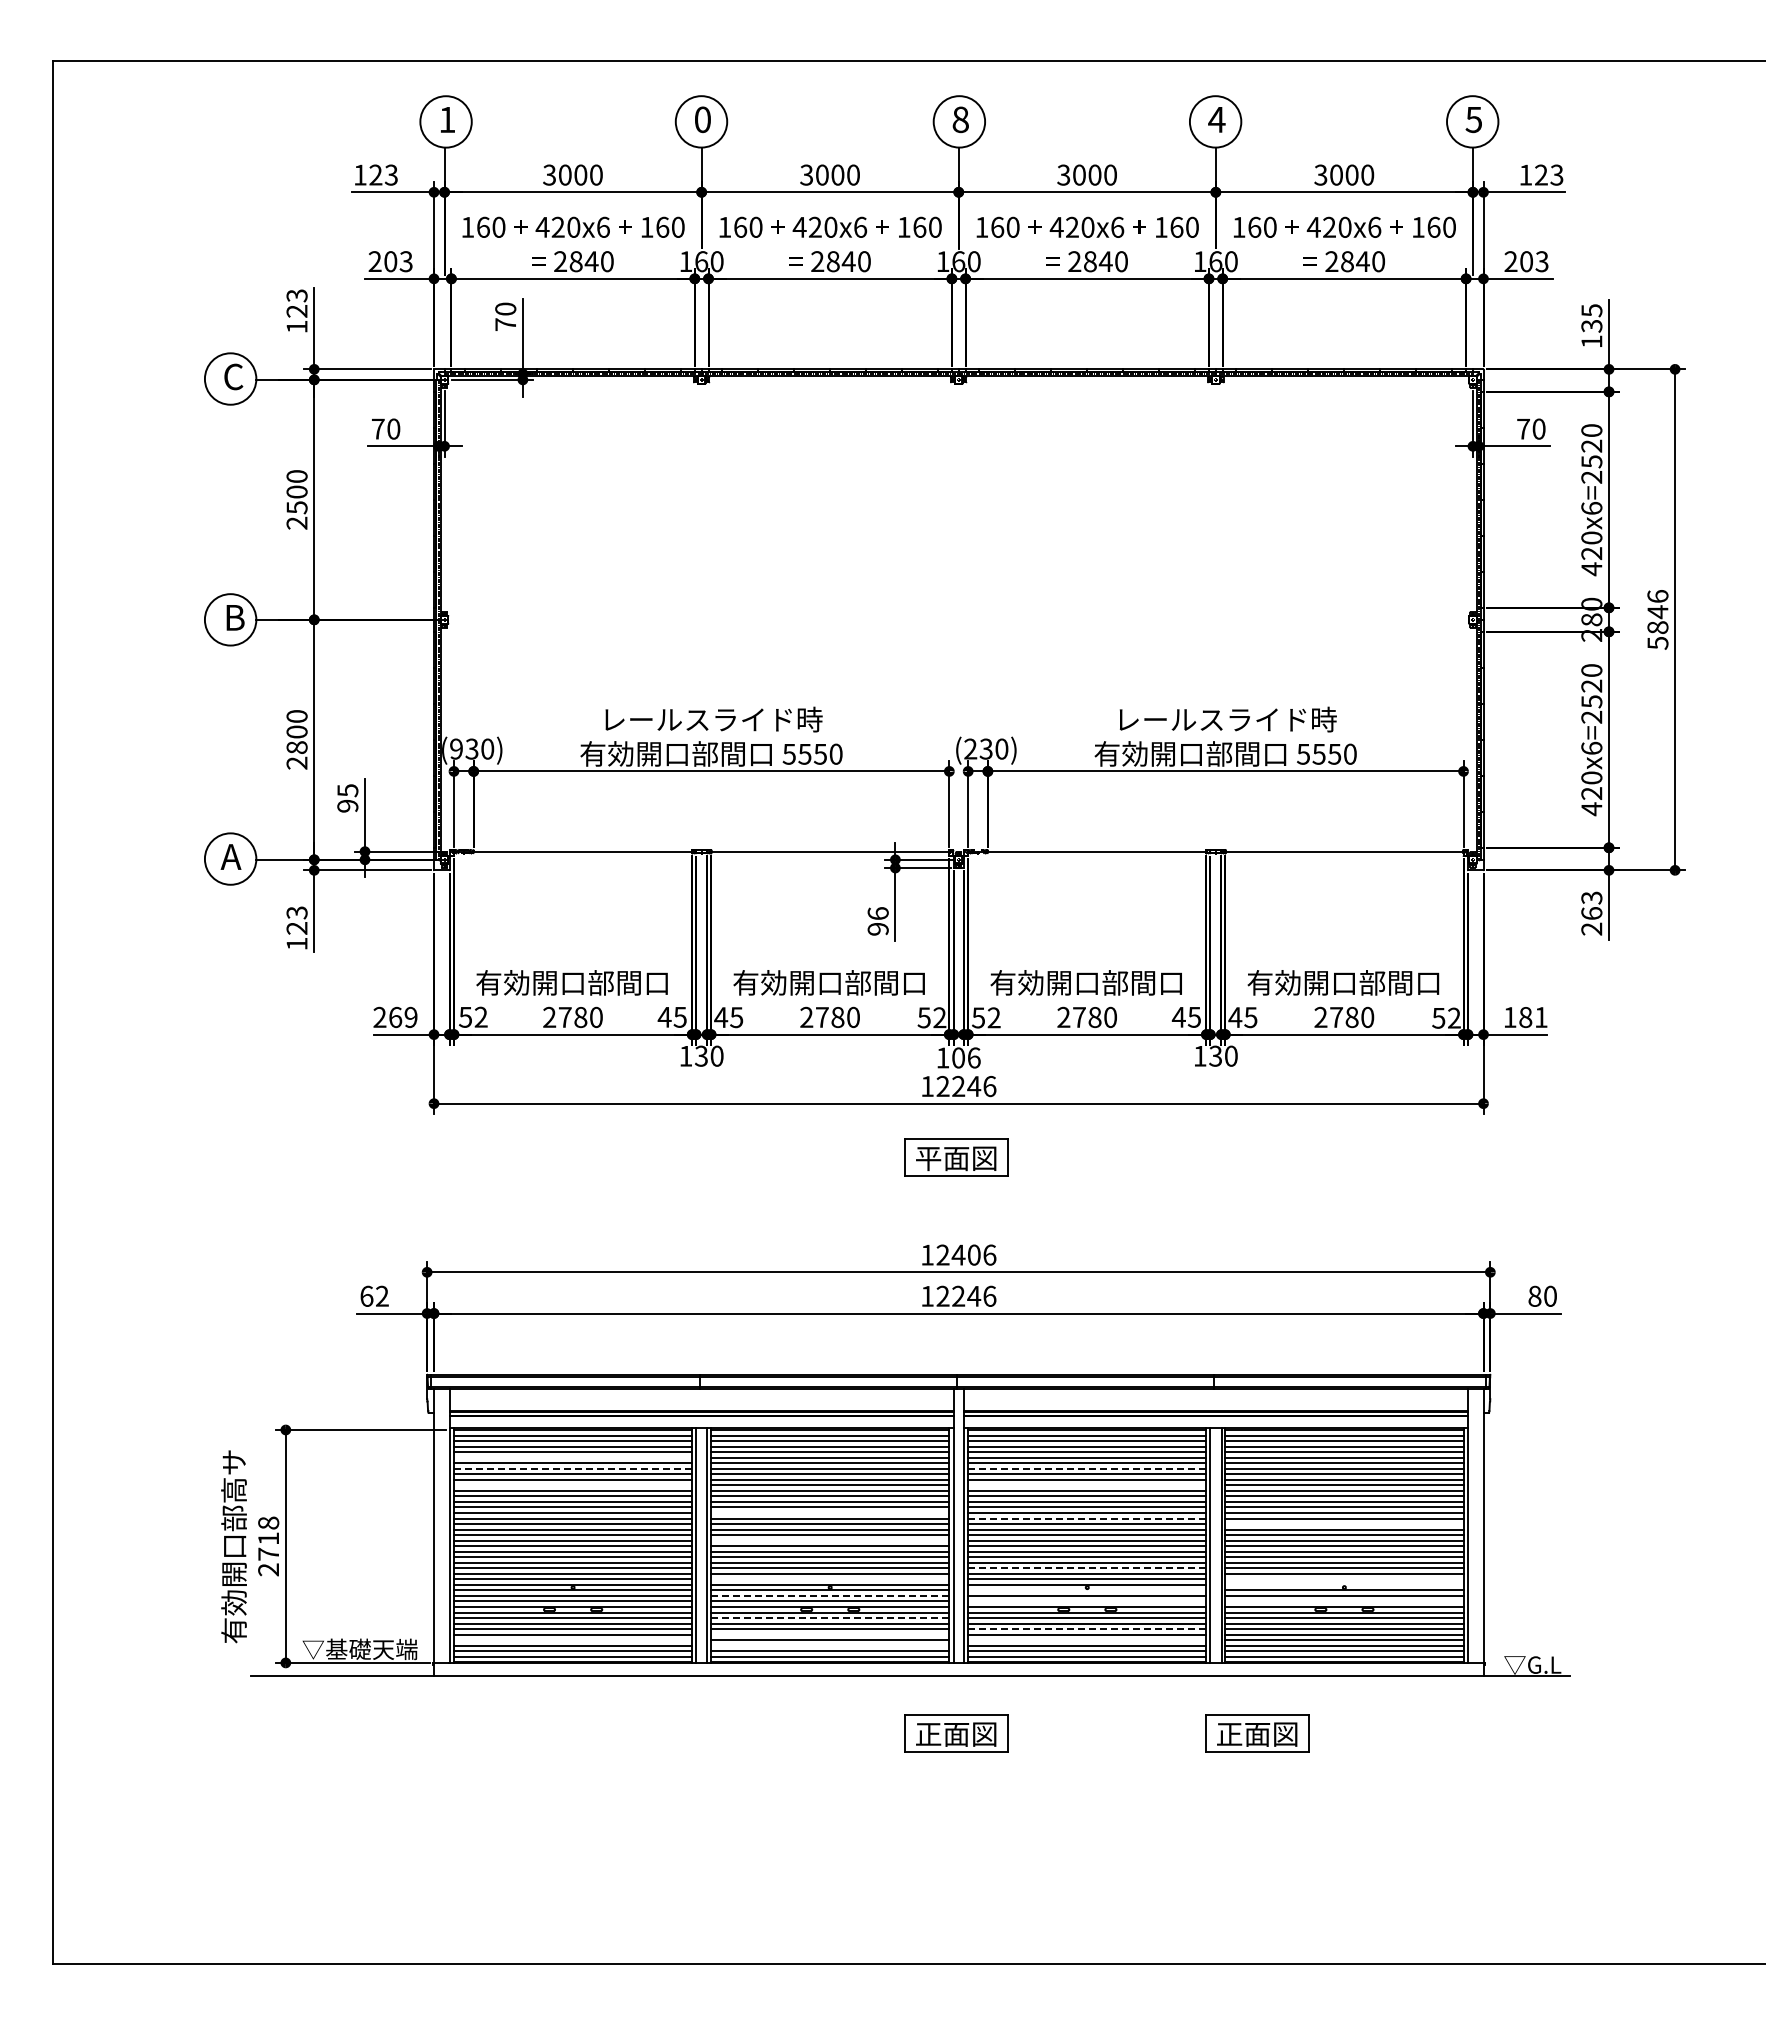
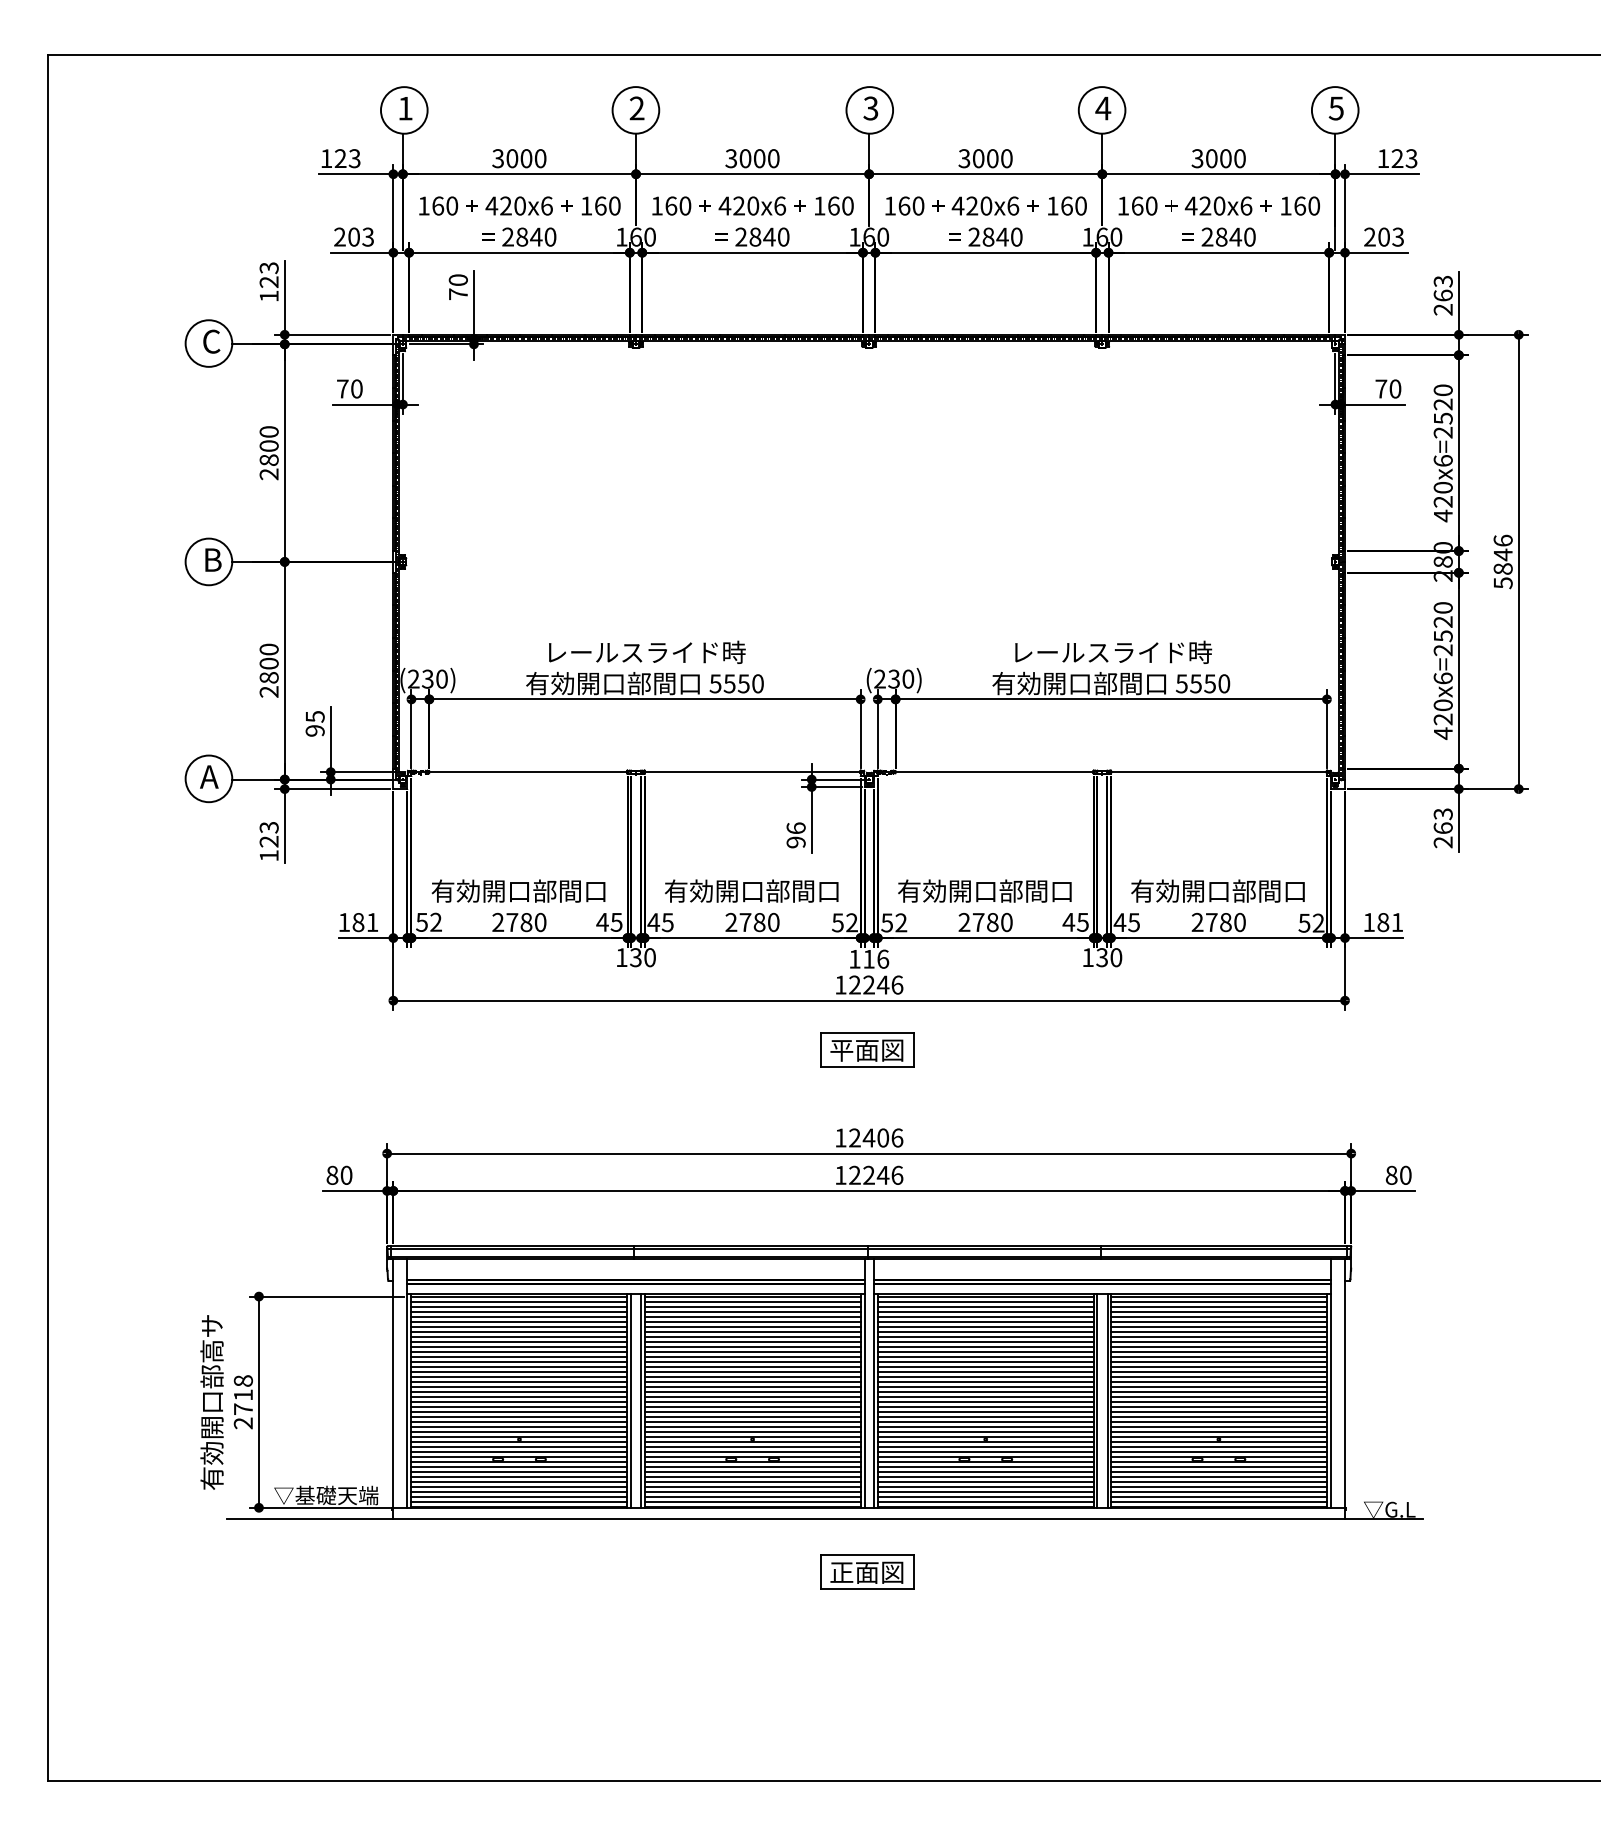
text: (702, 119) -> (636, 108), 0 -> 2
text: (960, 119) -> (870, 108), 8 -> 3
text: (1591, 326) -> (1442, 295), 135 -> 263
text: (296, 507) -> (268, 460), 2500 -> 2800
text: (456, 749) -> (413, 679), (930) -> (230)
text: (395, 1017) -> (358, 922), 269 -> 181
text: (958, 1057) -> (868, 958), 106 -> 116
text: (374, 1295) -> (339, 1174), 62 -> 80
line: (572, 1457) -> (518, 1321), added
line: (573, 1468) -> (519, 1331), dashed -> solid
line: (1087, 1468) -> (985, 1331), dashed -> solid
line: (572, 1485) -> (518, 1346), added
line: (1087, 1485) -> (985, 1346), added
line: (830, 1513) -> (752, 1372), added
line: (1087, 1518) -> (985, 1376), dashed -> solid
line: (1344, 1524) -> (1218, 1382), added
line: (830, 1540) -> (752, 1396), added
line: (1087, 1568) -> (985, 1422), dashed -> solid
line: (830, 1579) -> (752, 1432), added
line: (1344, 1579) -> (1218, 1432), added
line: (1344, 1584) -> (1218, 1436), added
line: (1087, 1590) -> (985, 1442), added
line: (830, 1595) -> (752, 1446), dashed -> solid
line: (1087, 1601) -> (985, 1452), added
line: (1344, 1601) -> (1218, 1452), added
line: (830, 1618) -> (752, 1467), dashed -> solid
line: (1087, 1629) -> (985, 1477), dashed -> solid
line: (830, 1634) -> (752, 1482), added
line: (572, 1640) -> (518, 1487), added
line: (1087, 1640) -> (985, 1487), added
line: (830, 1645) -> (752, 1492), added
part: (1257, 1733) -> (1140, 1571), removed

